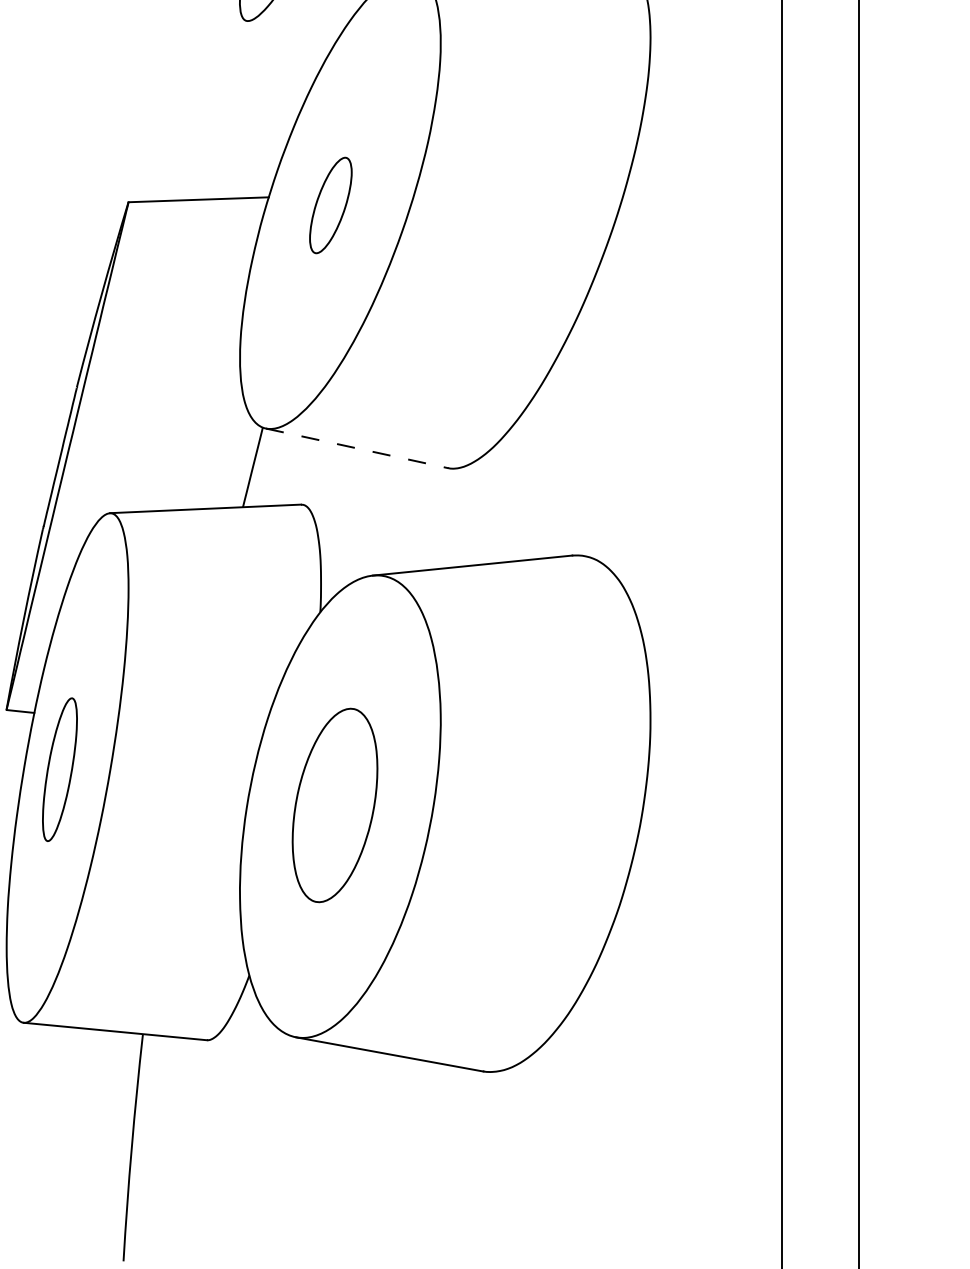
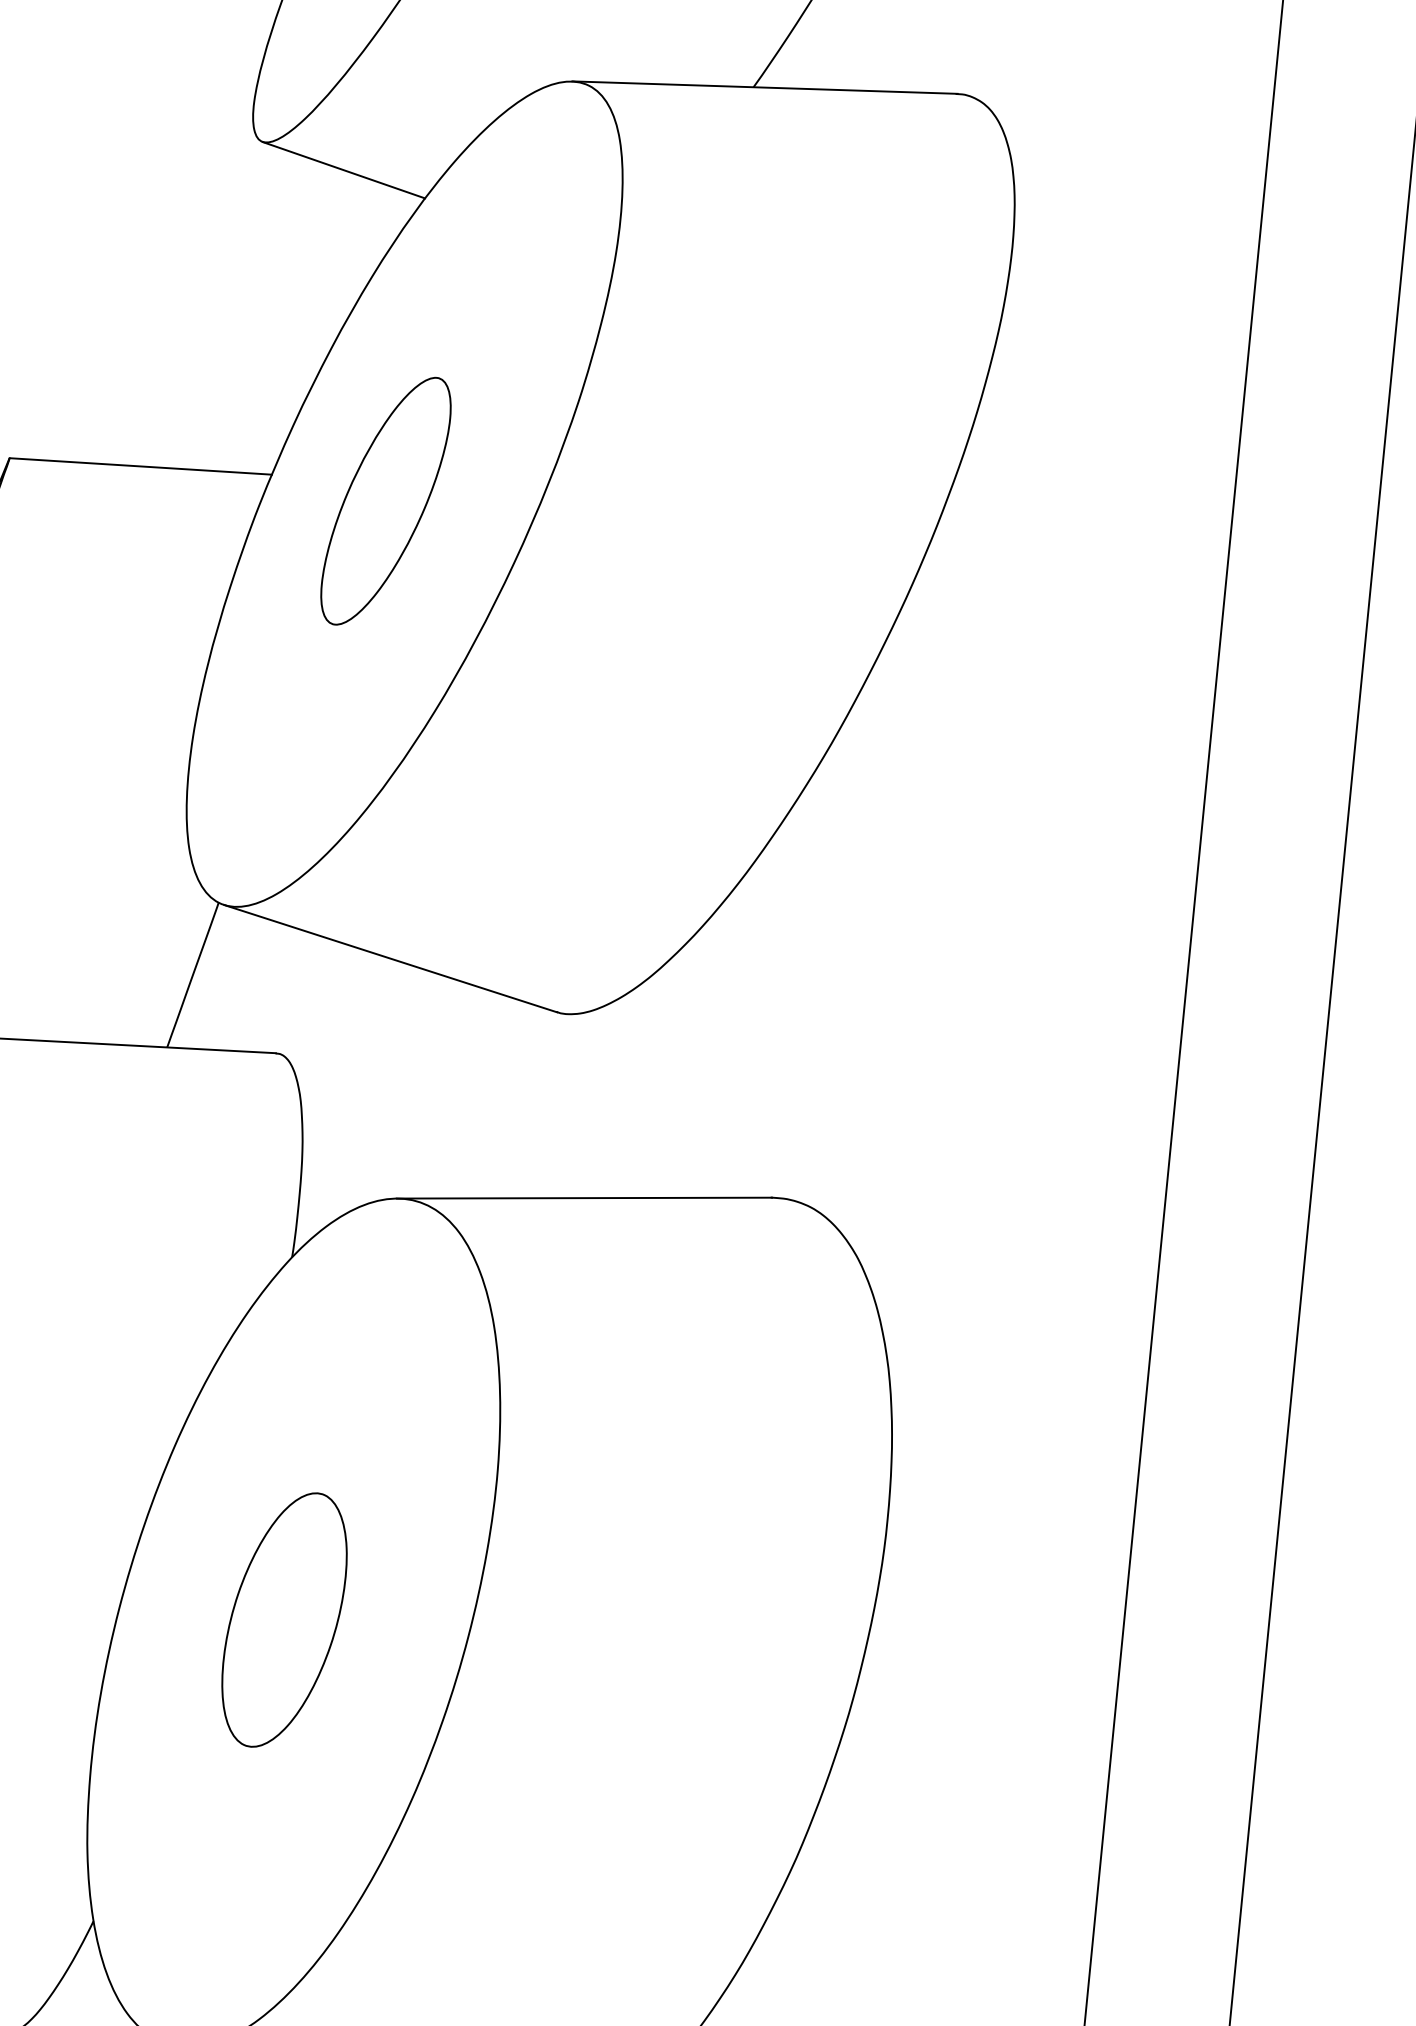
line: (290, 31) -> (342, 169), added
part: (330, 205) -> (385, 501), size x1.43
line: (357, 448) -> (391, 958), dashed -> solid
part: (335, 805) -> (285, 1620), size x0.71

